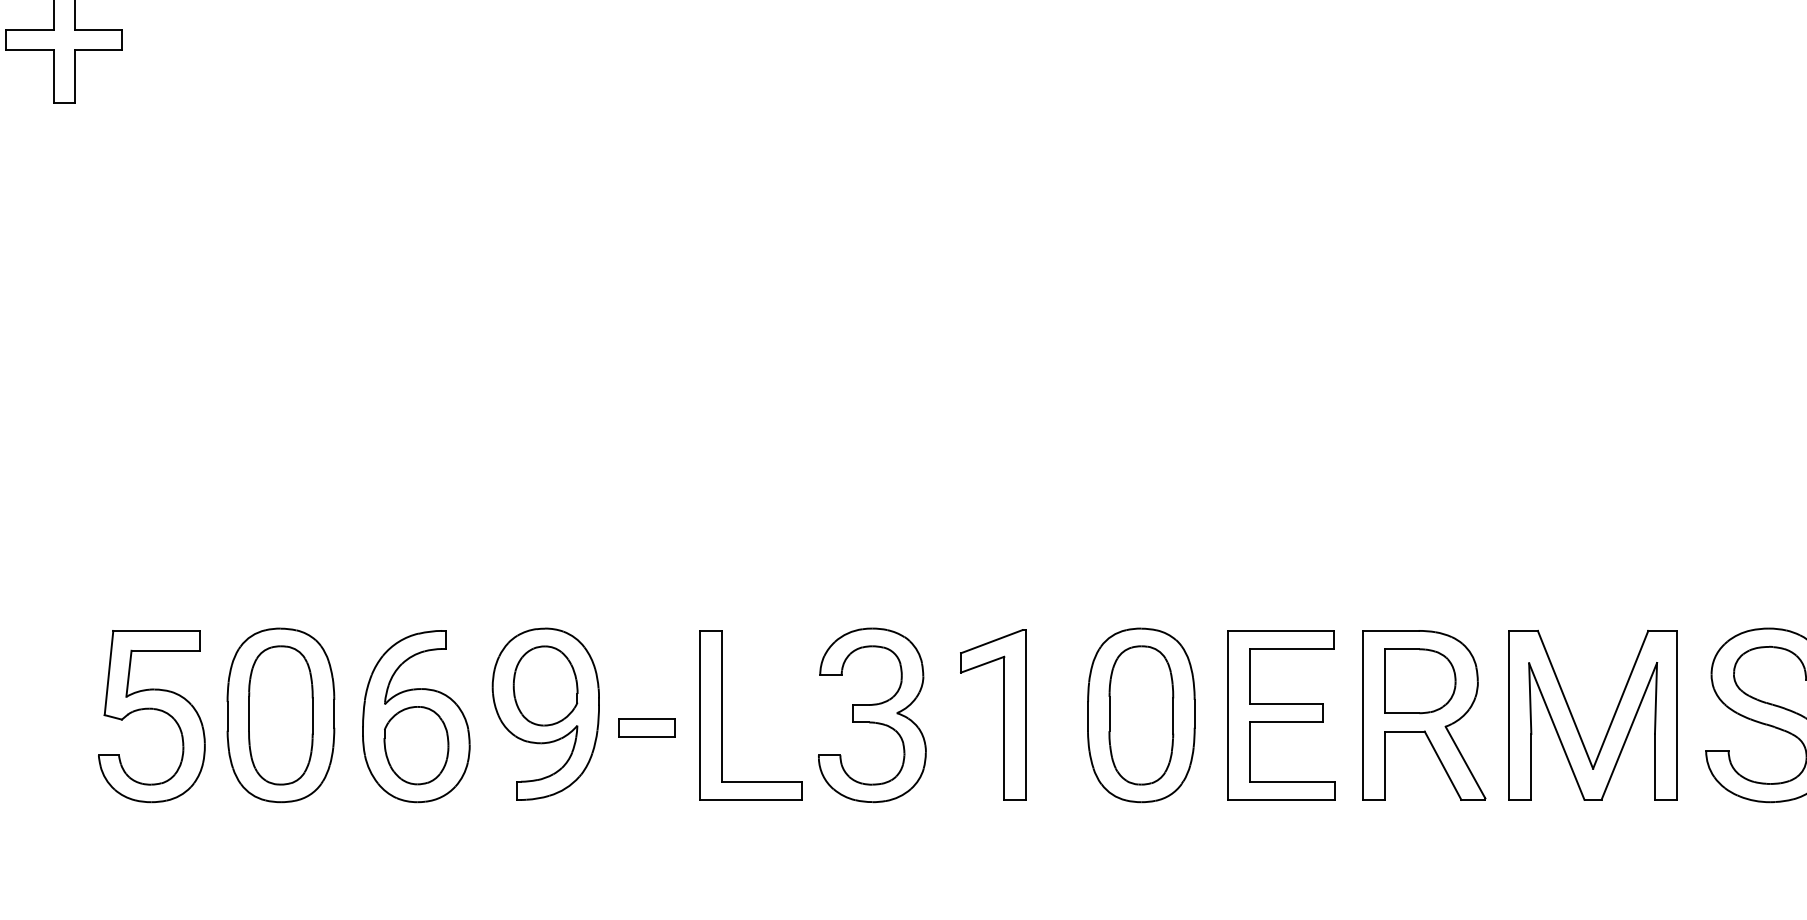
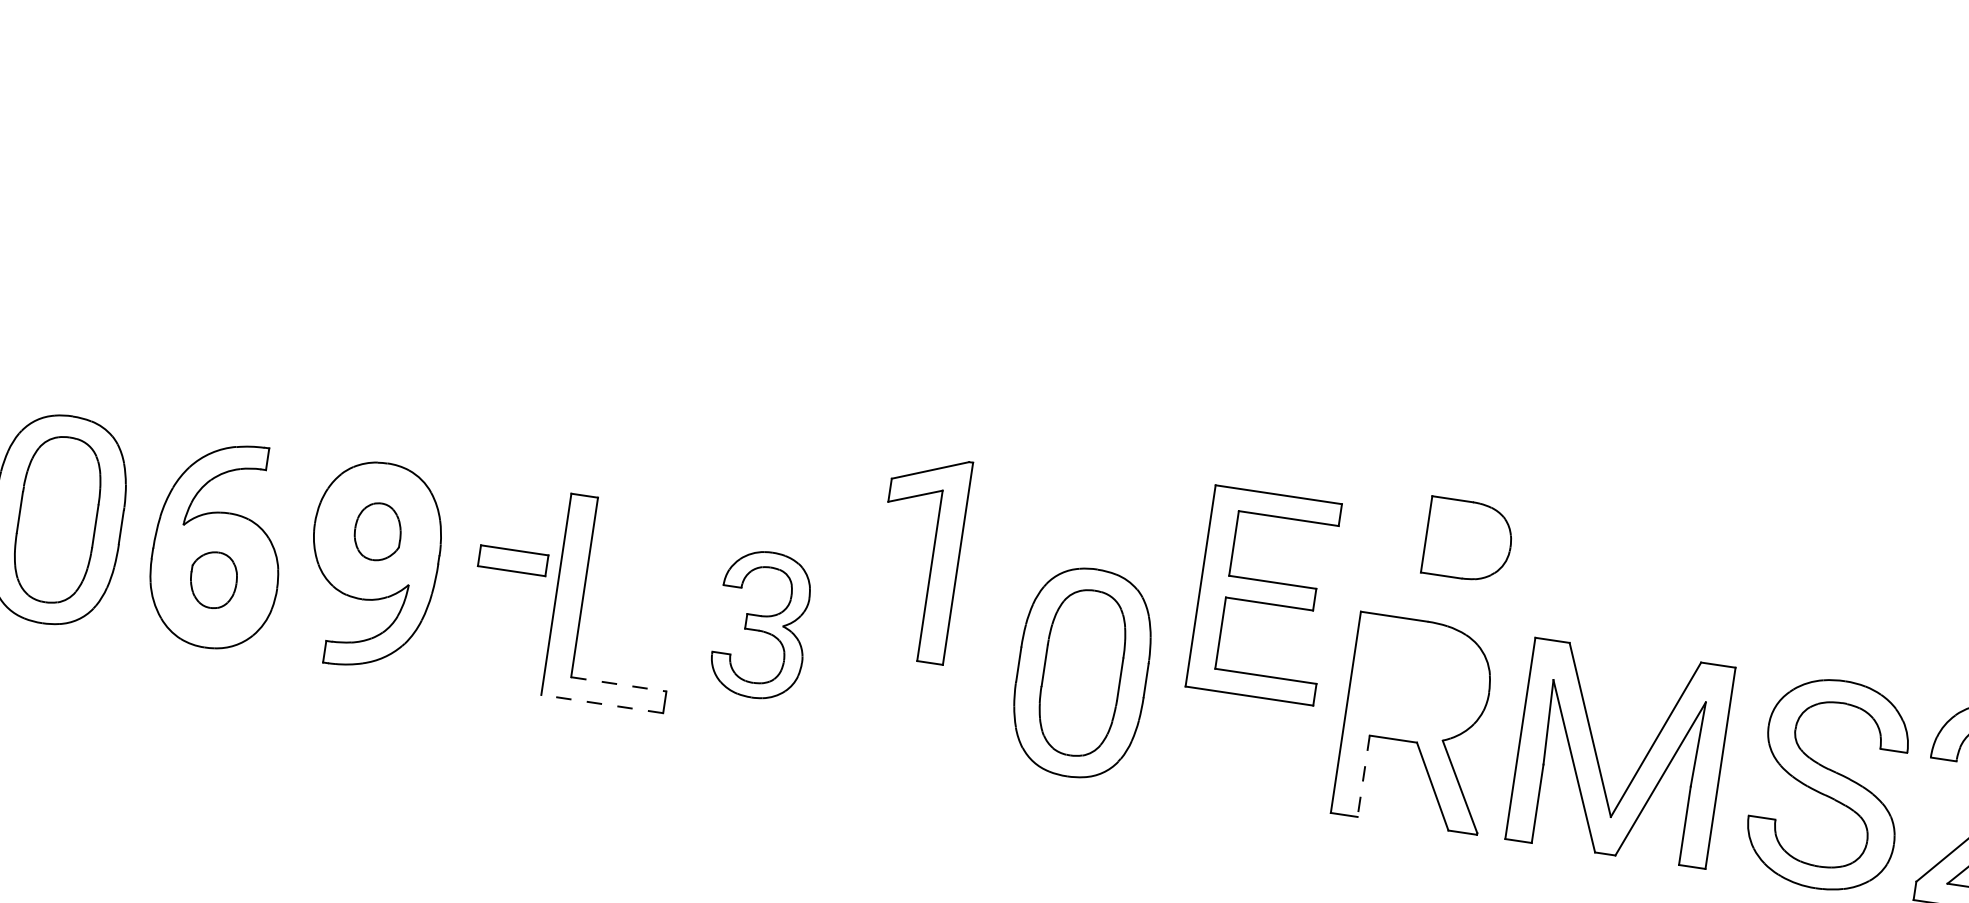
part: (1420, 681) -> (1468, 540), moved
part: (545, 685) -> (378, 531), size x0.6
part: (1003, 714) -> (931, 559), moved
part: (872, 715) -> (762, 625), size x0.7
part: (1281, 715) -> (1264, 595), moved
part: (646, 727) -> (512, 559), moved
part: (416, 745) -> (213, 579), size x0.6
line: (1385, 766) -> (1364, 777), solid -> dashed
line: (762, 781) -> (619, 684), solid -> dashed
line: (750, 799) -> (601, 703), solid -> dashed

